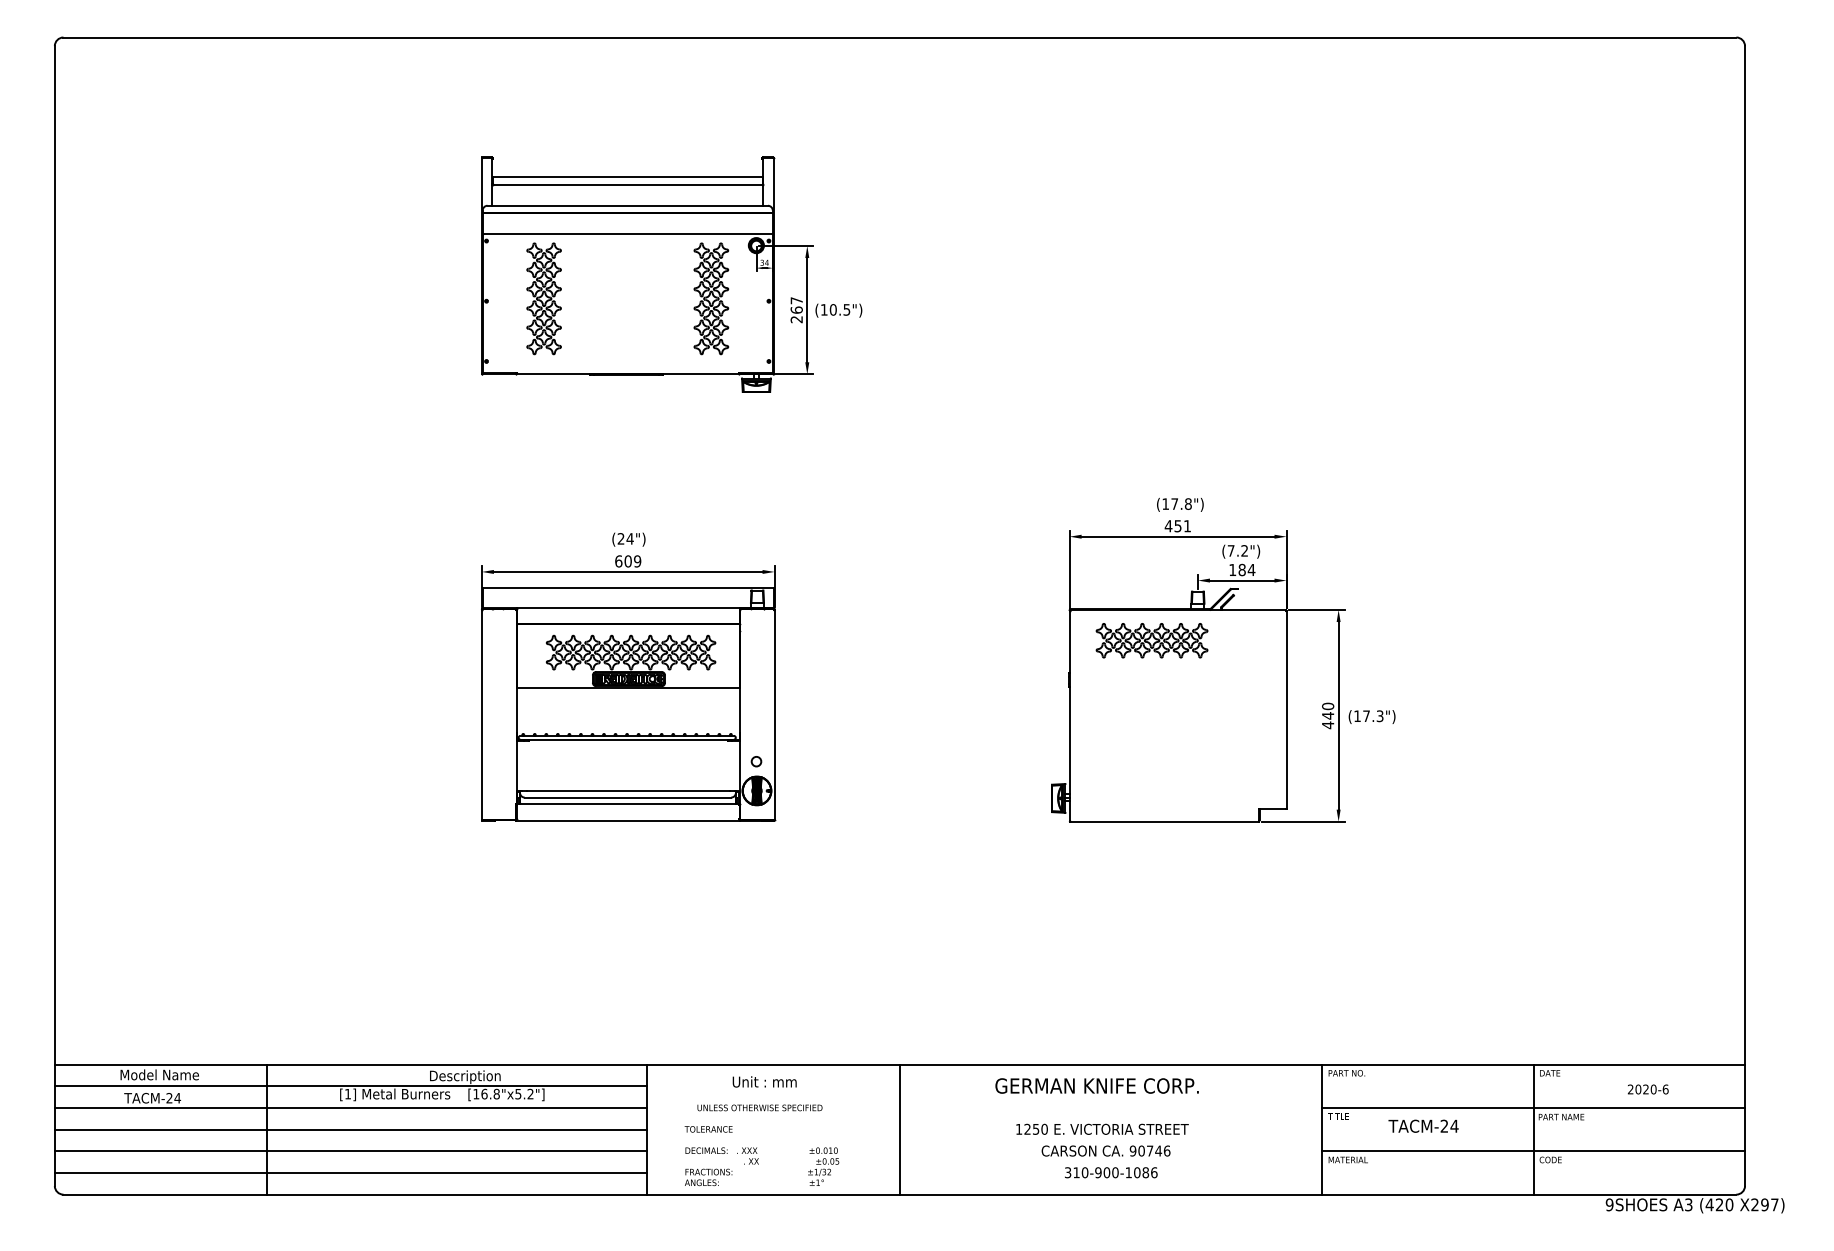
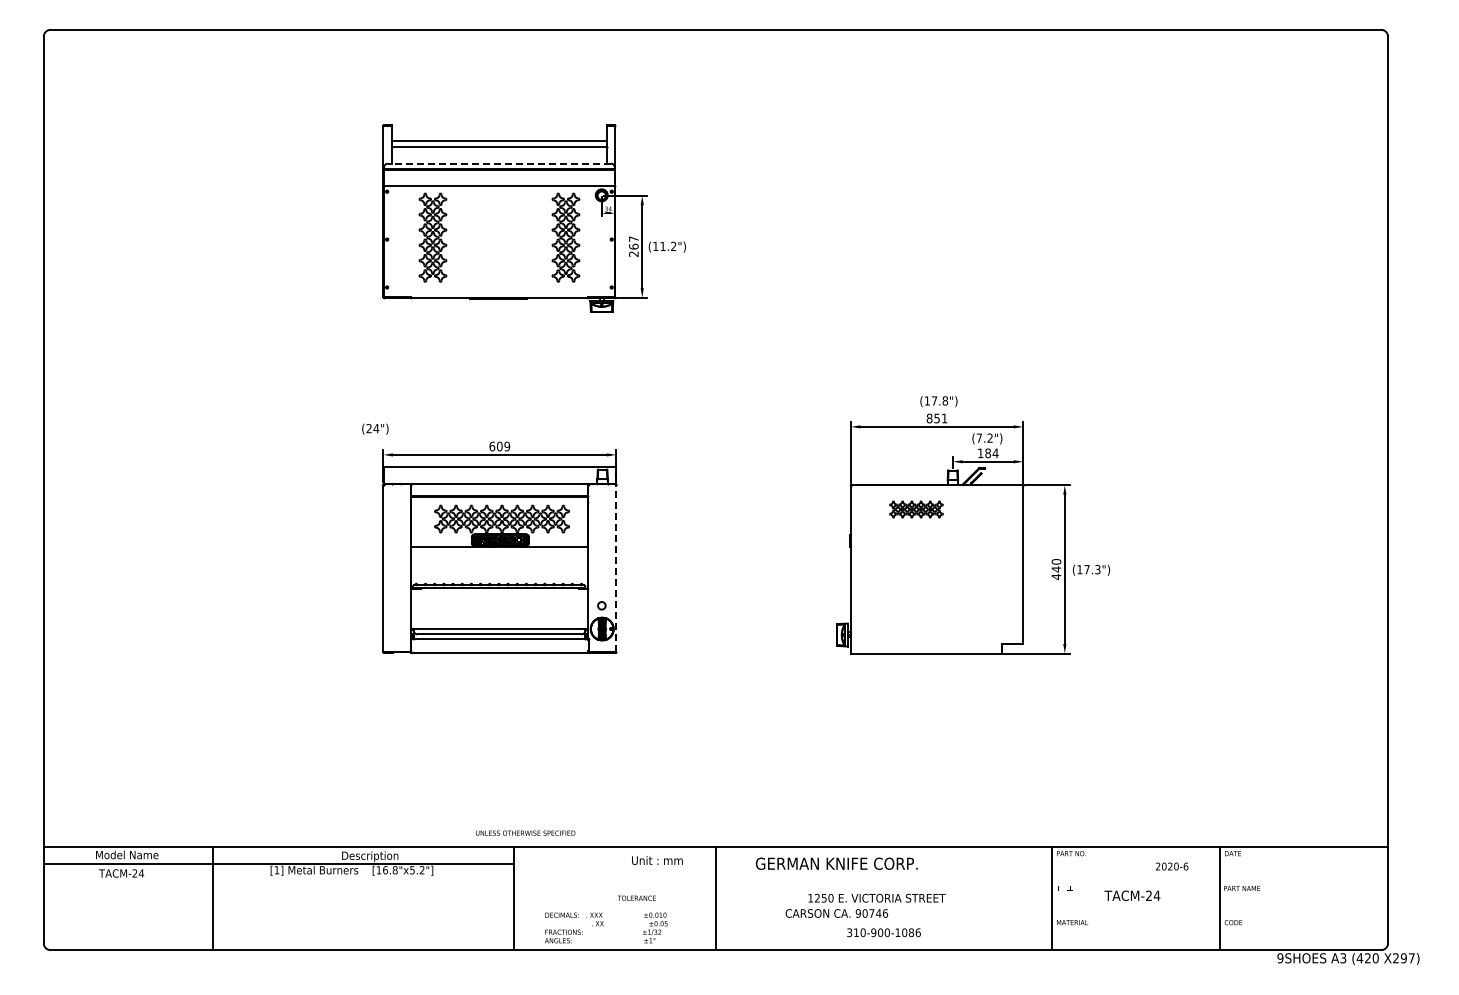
line: (627, 205) -> (499, 163), solid -> dashed
text: (840, 309) -> (668, 246), (10.5") -> (11.2")
text: (1168, 526) -> (929, 418), 451 -> 851
text: (629, 538) -> (375, 428), moved
part: (1152, 640) -> (916, 509), size x0.6
line: (774, 714) -> (616, 568), solid -> dashed
text: (764, 1081) -> (657, 860), moved
text: (1096, 1085) -> (836, 863), moved
text: (1648, 1089) -> (1172, 866), moved
text: (759, 1107) -> (525, 832), moved
line: (349, 1108) -> (278, 881), removed
line: (1533, 1108) -> (1219, 881), removed
text: (708, 1128) -> (636, 897), moved
line: (349, 1129) -> (278, 898), removed
line: (349, 1151) -> (278, 915), removed
text: (1105, 1151) -> (836, 913), moved
line: (1533, 1151) -> (1219, 915), removed
line: (349, 1172) -> (278, 932), removed

